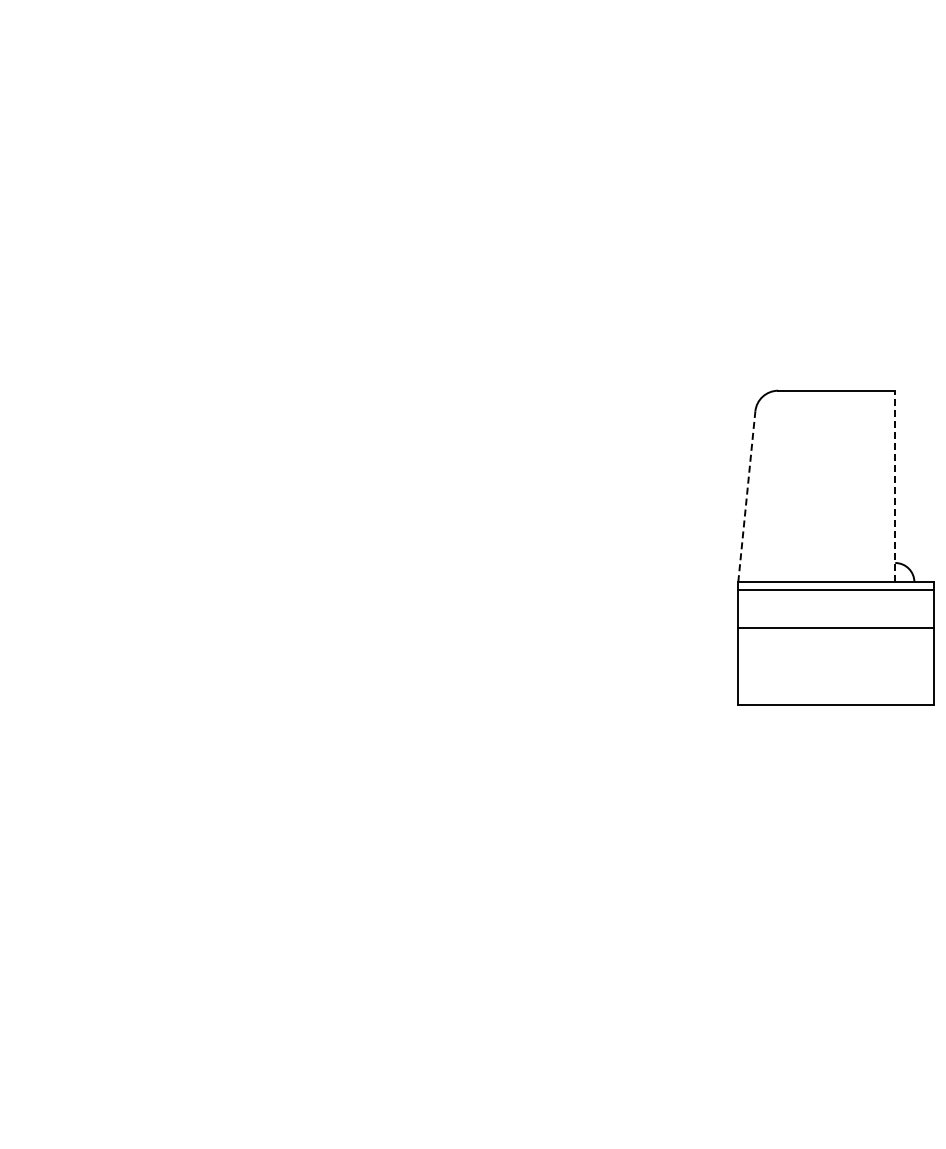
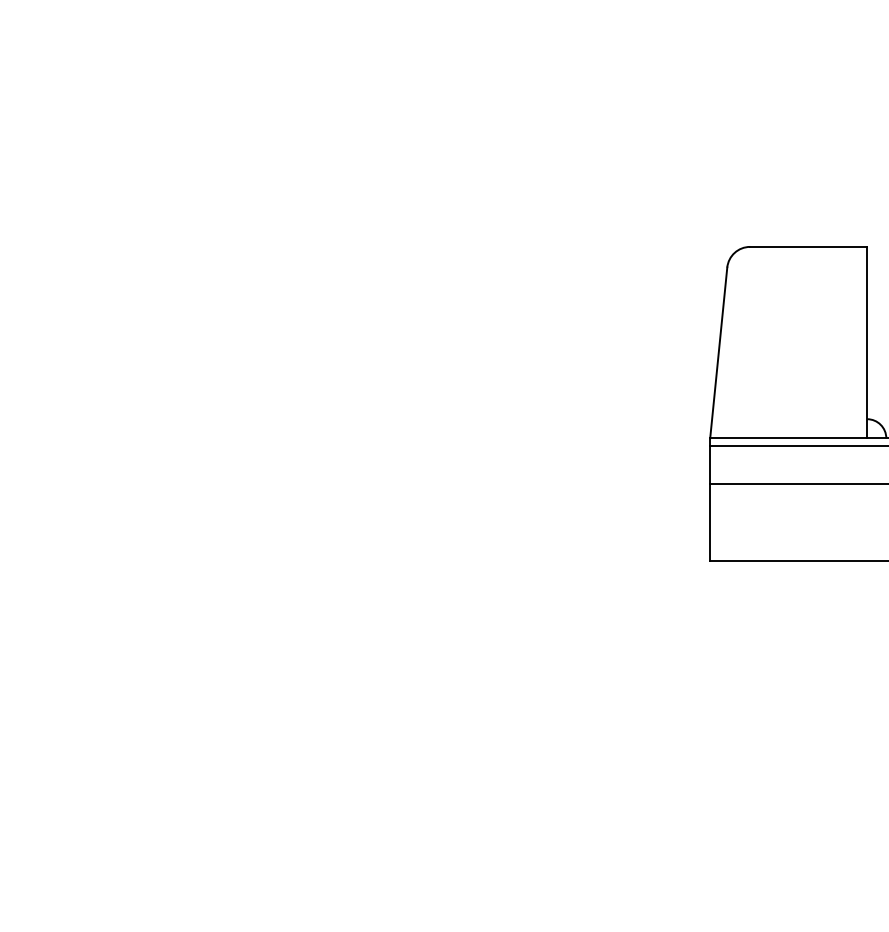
line: (895, 486) -> (867, 342), dashed -> solid
line: (746, 496) -> (718, 352), dashed -> solid

